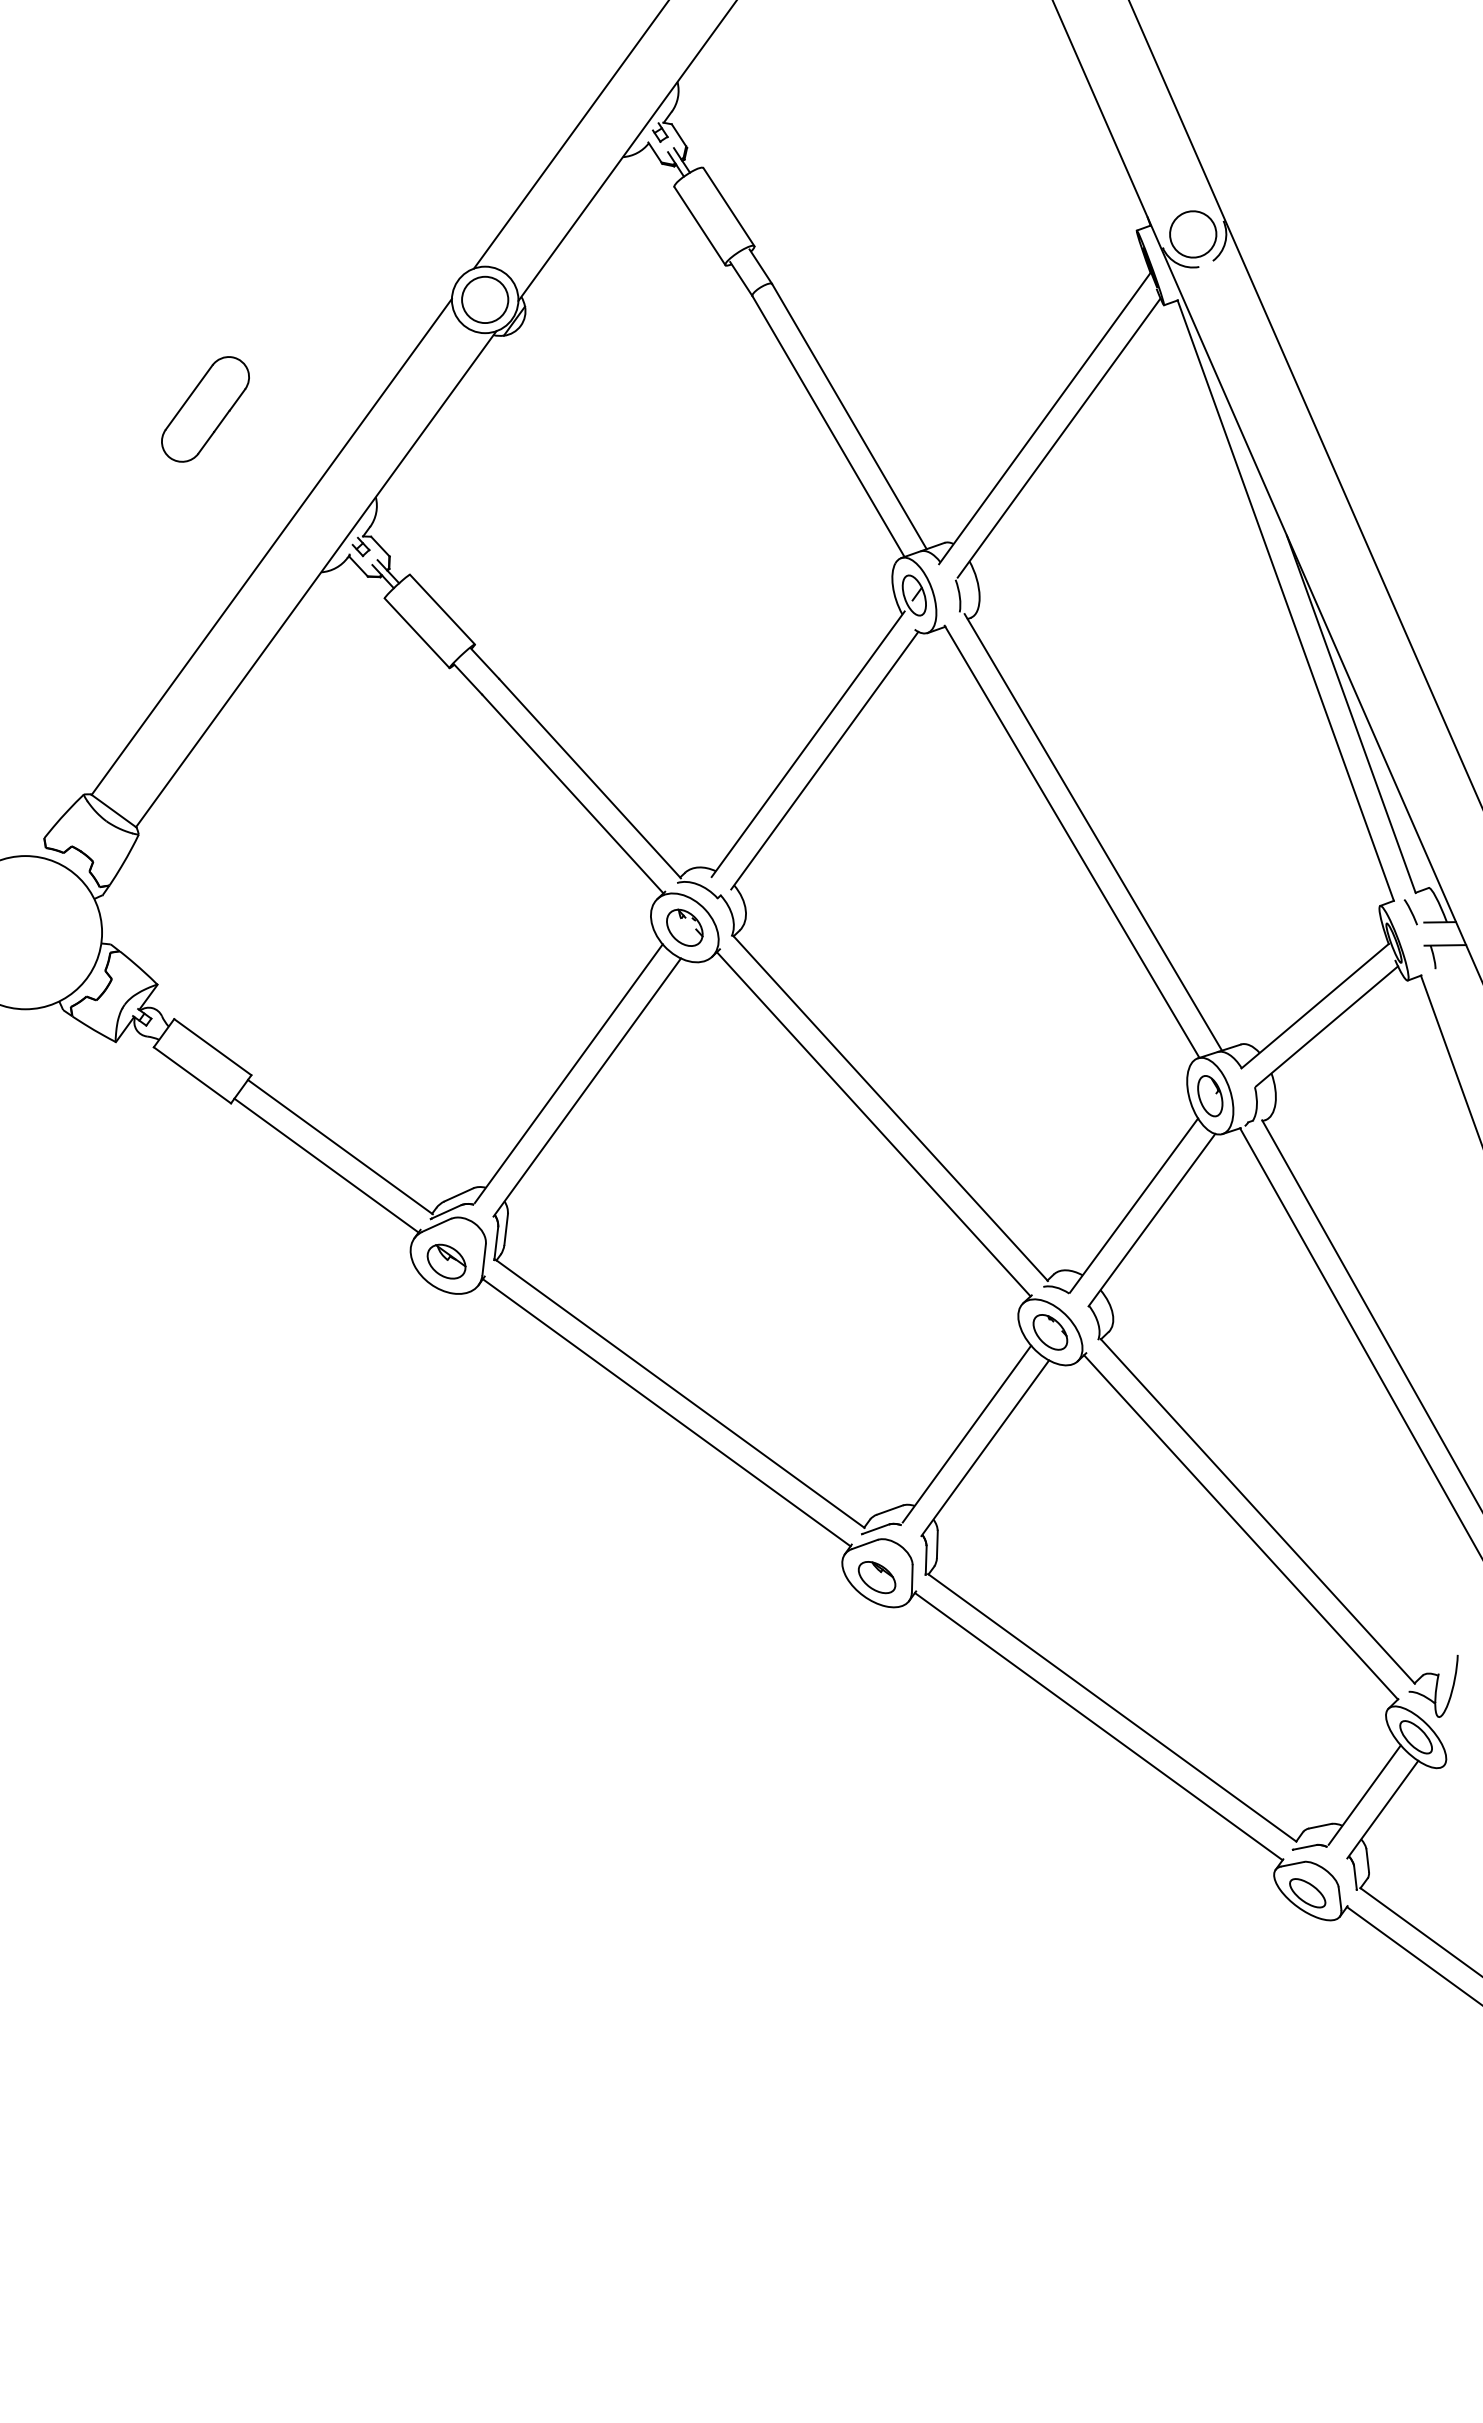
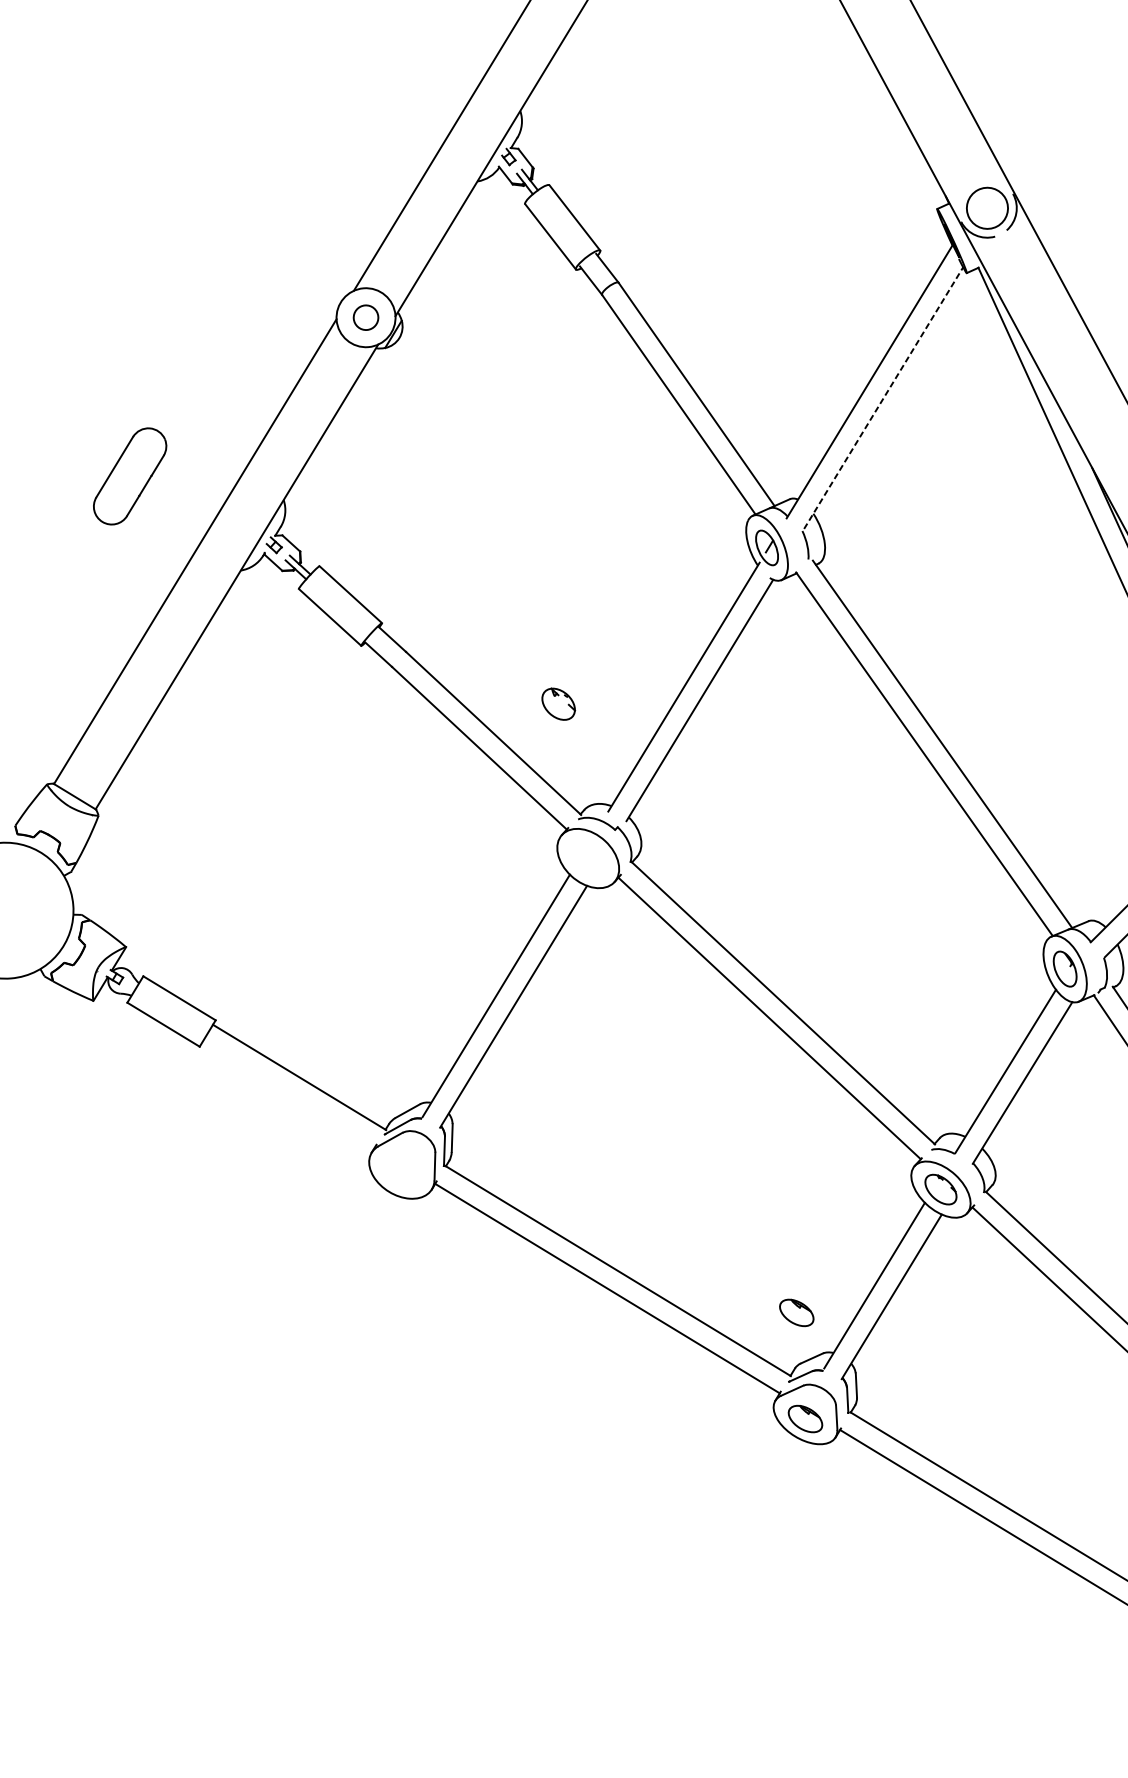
circle: (485, 299) -> (366, 317), size x0.6
part: (205, 409) -> (130, 476), moved
line: (1059, 438) -> (884, 398), solid -> dashed
part: (684, 927) -> (558, 703), moved
line: (326, 1165) -> (288, 1094), removed
part: (446, 1261) -> (401, 1170), removed
part: (876, 1457) -> (796, 1312), added

